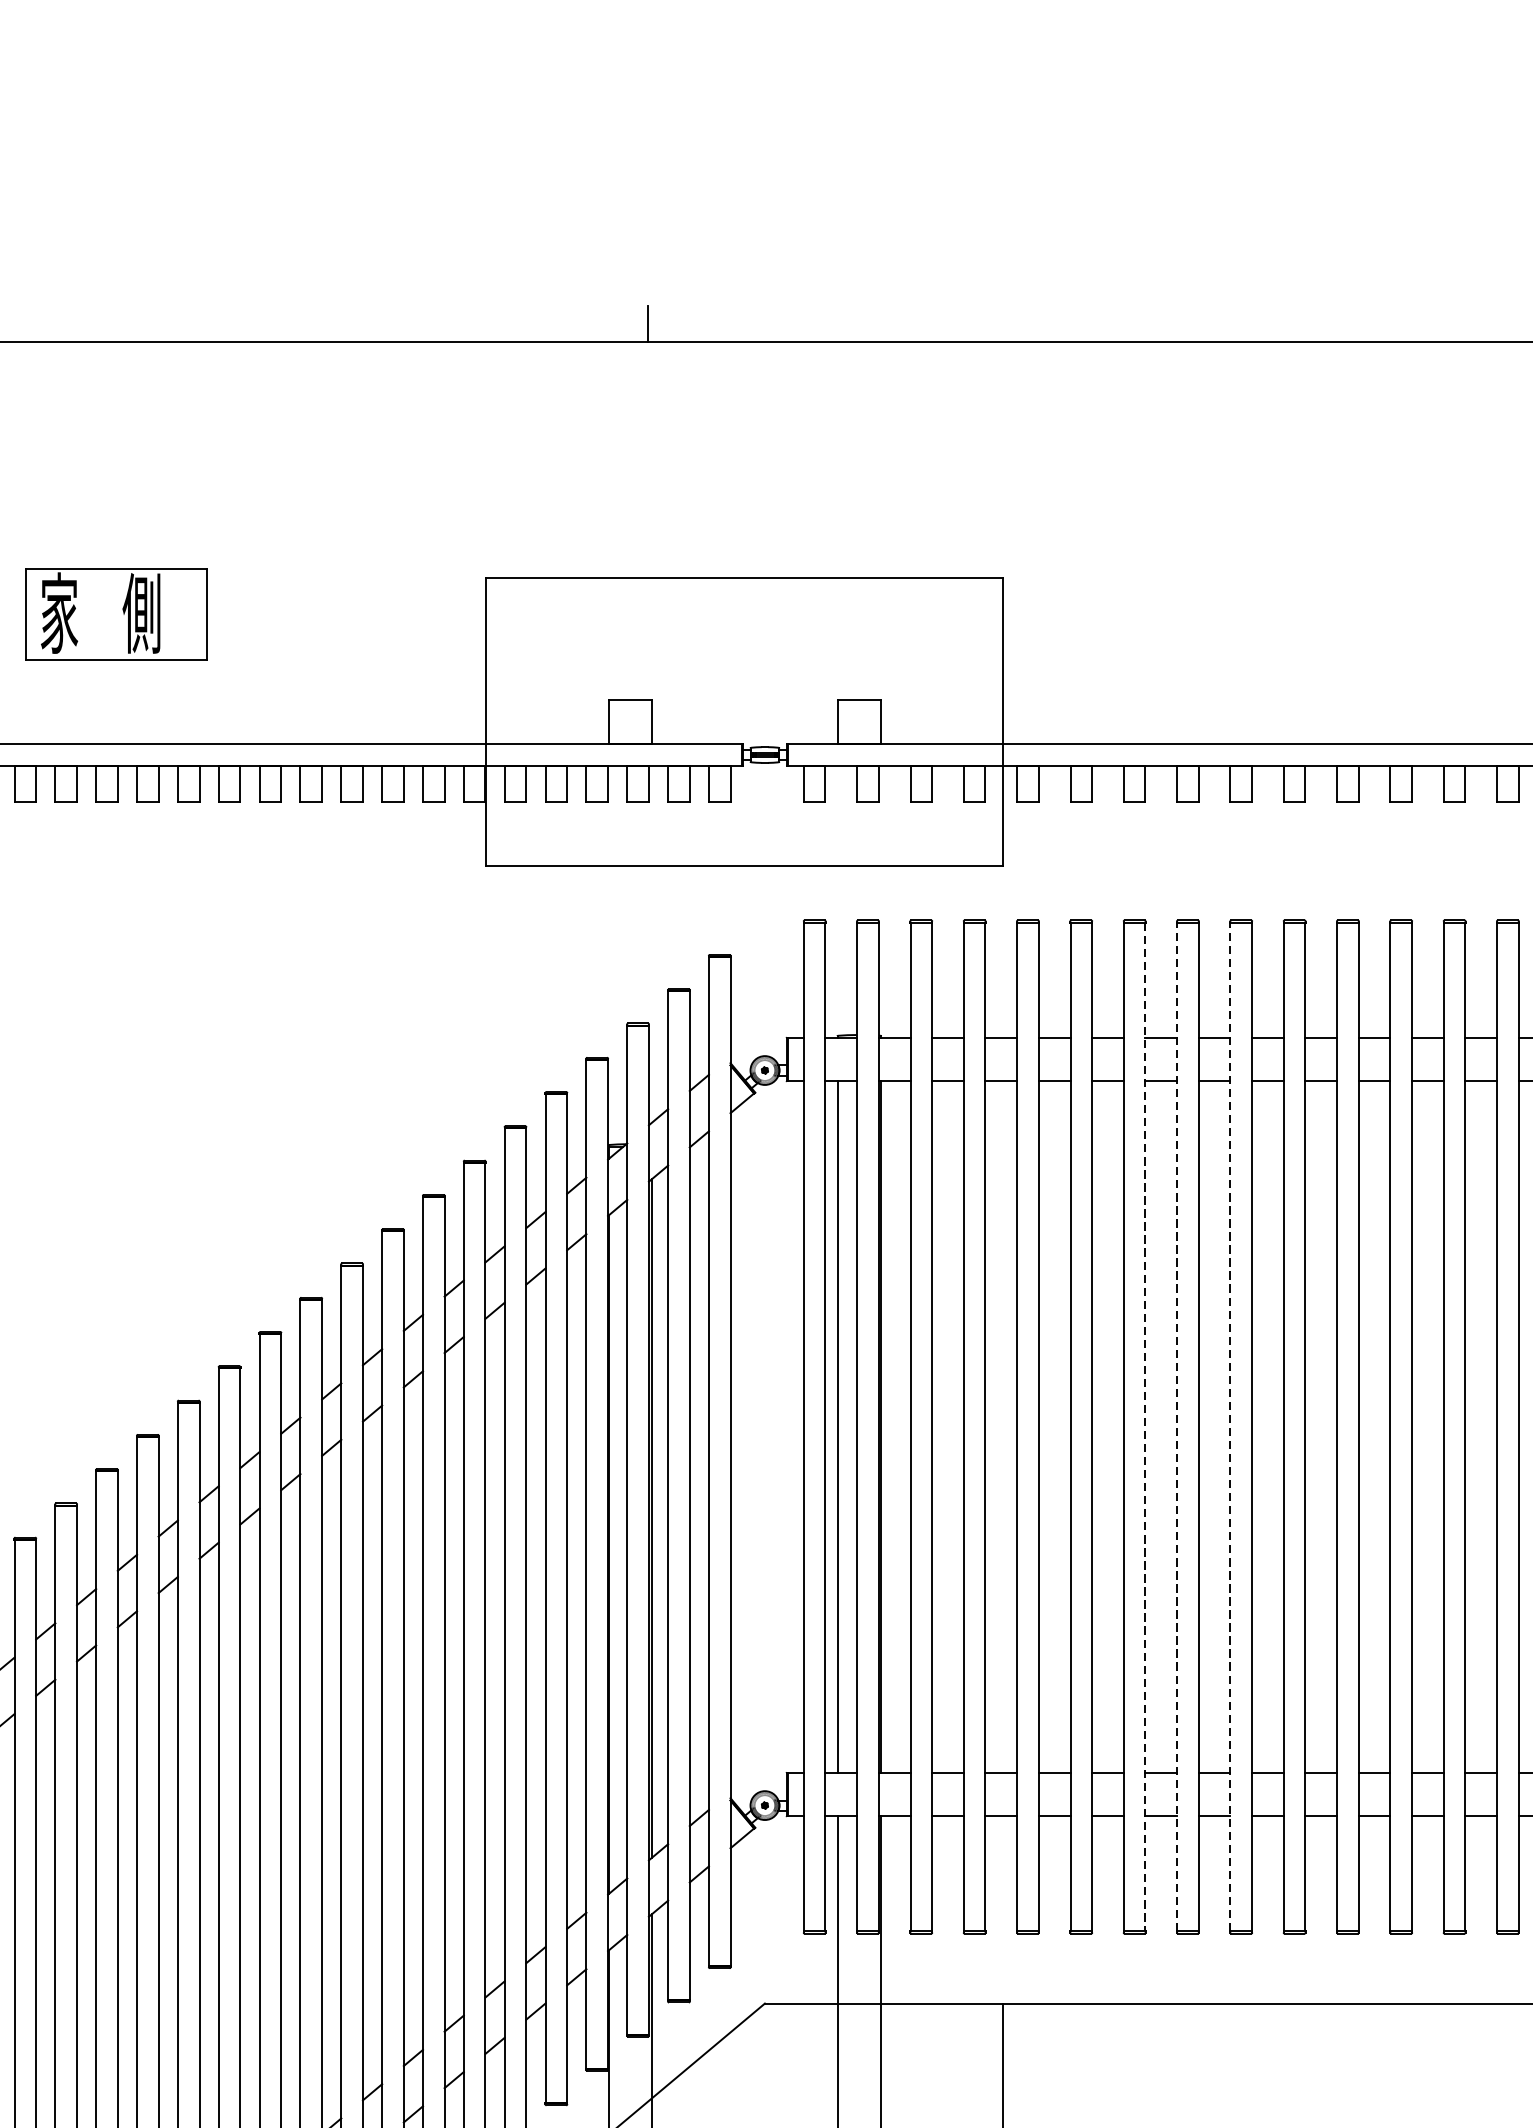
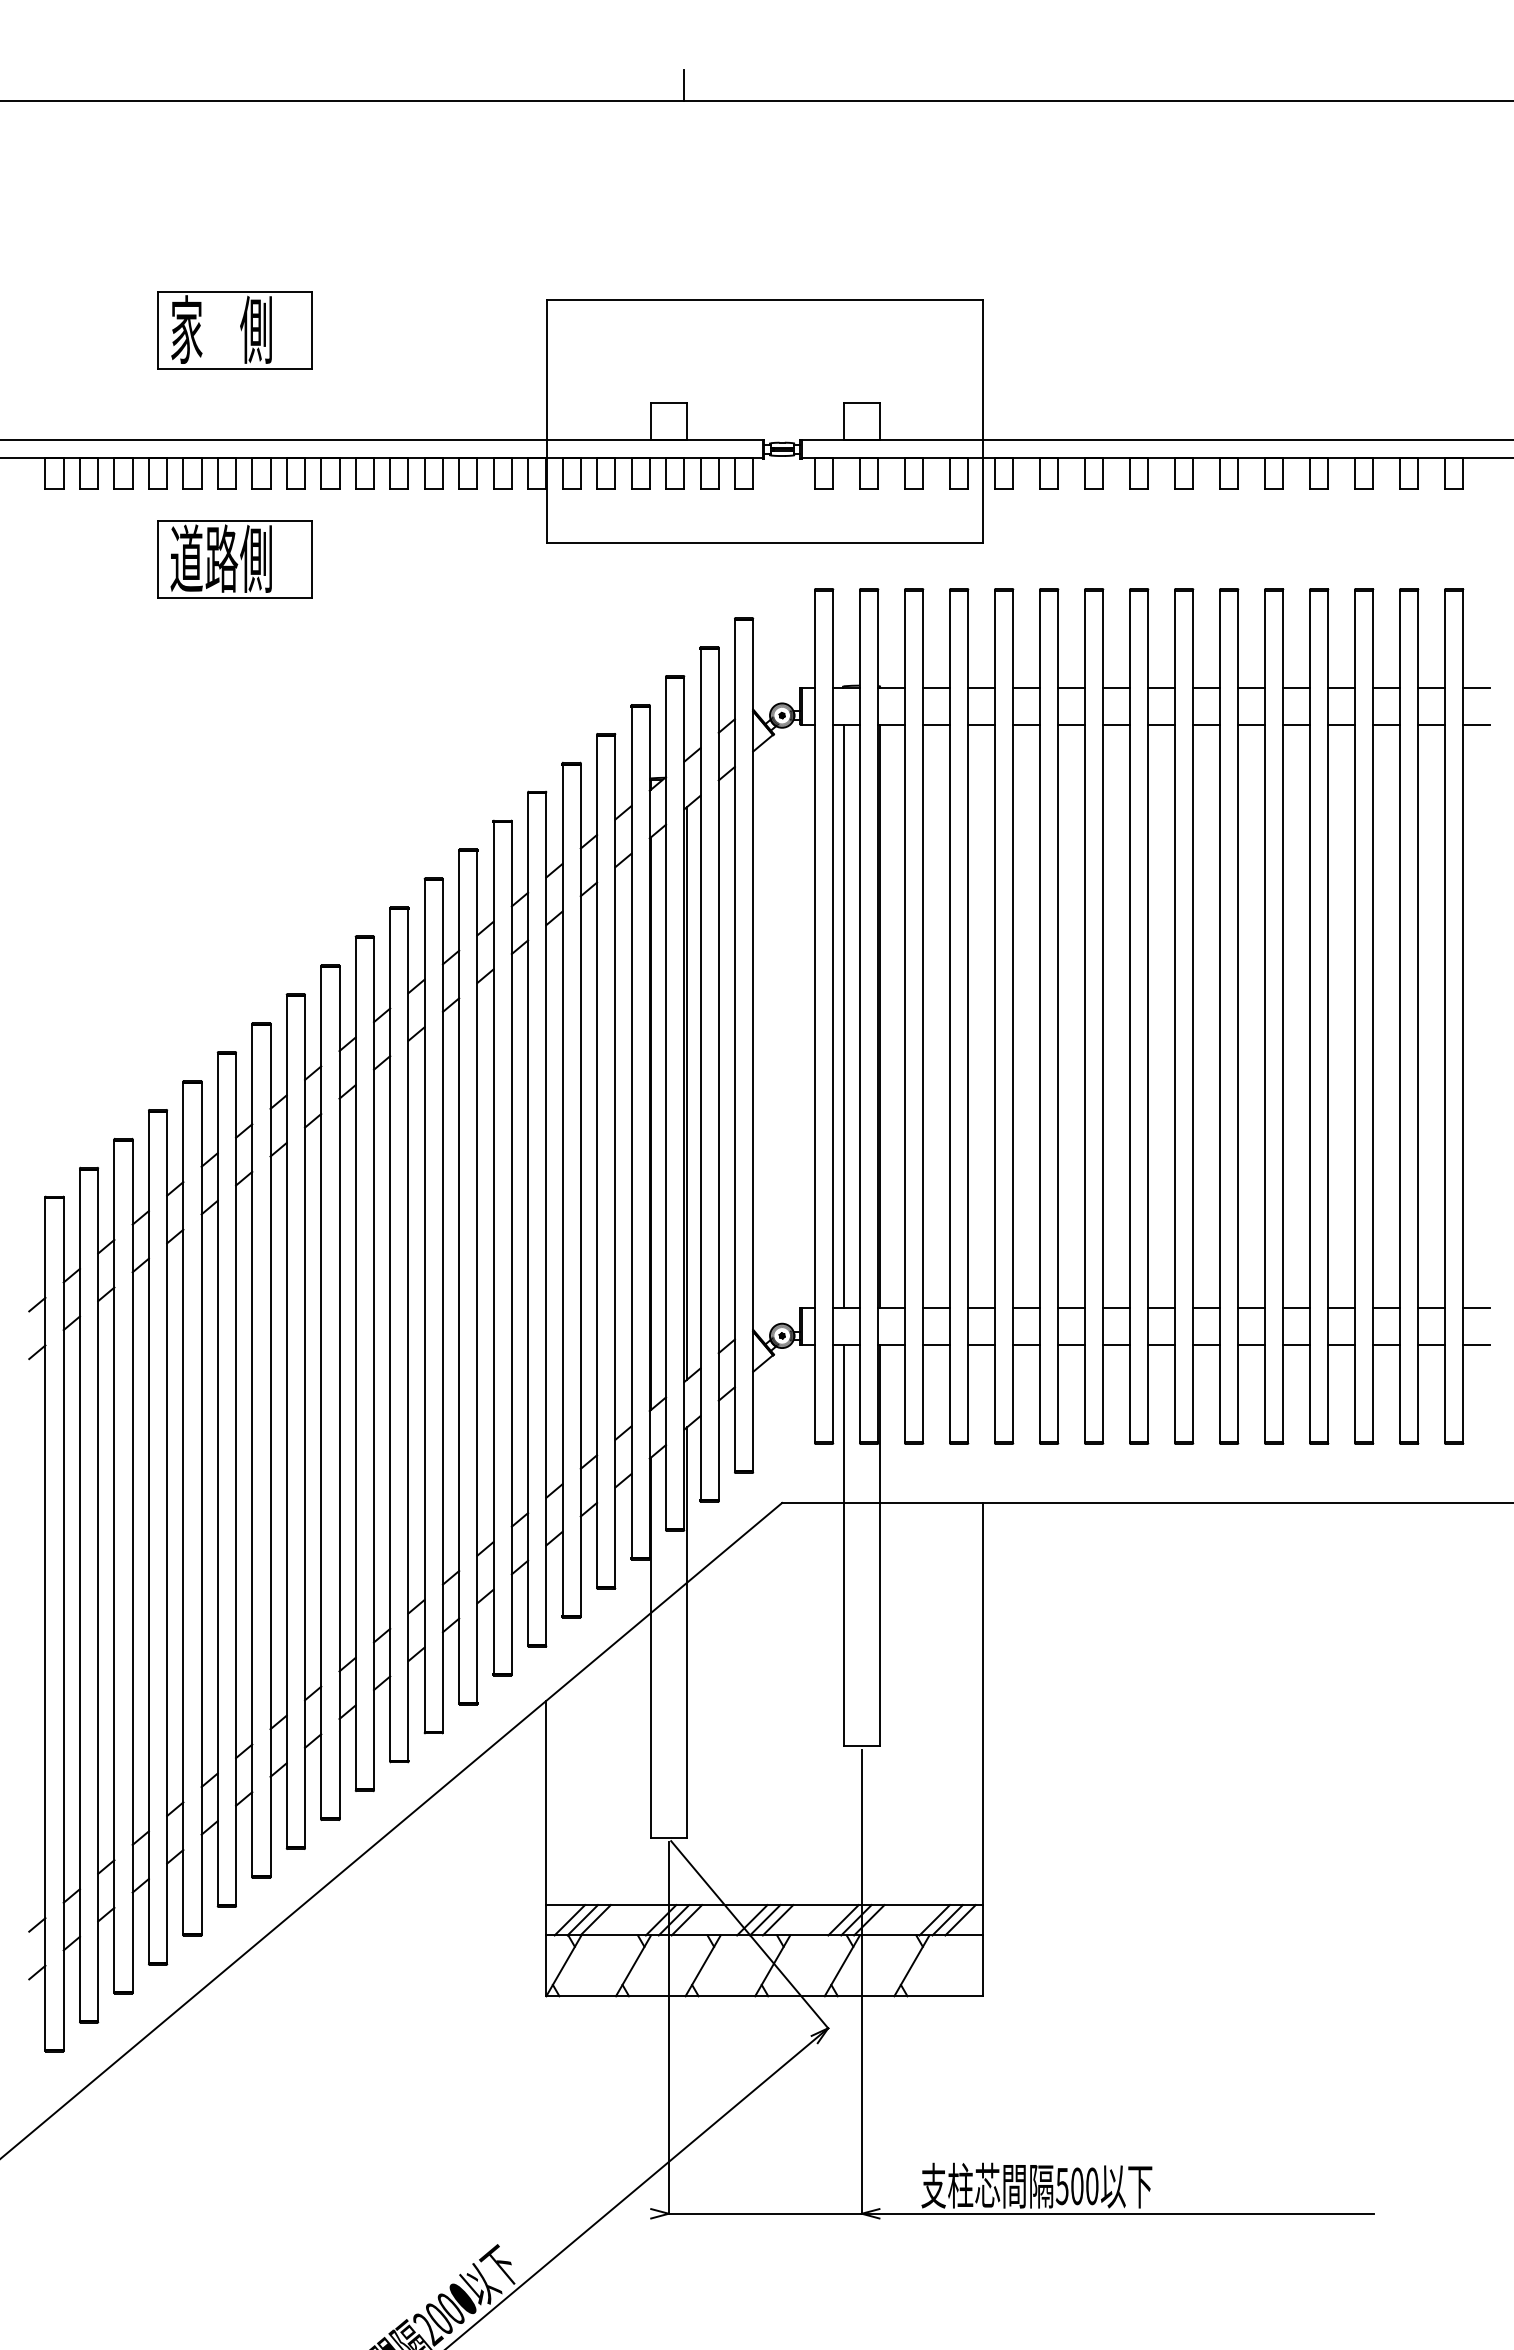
part: (115, 885) -> (234, 559), added
line: (1145, 1427) -> (1103, 1016), dashed -> solid
line: (1177, 1427) -> (1130, 1016), dashed -> solid
line: (1231, 1427) -> (1175, 1016), dashed -> solid

